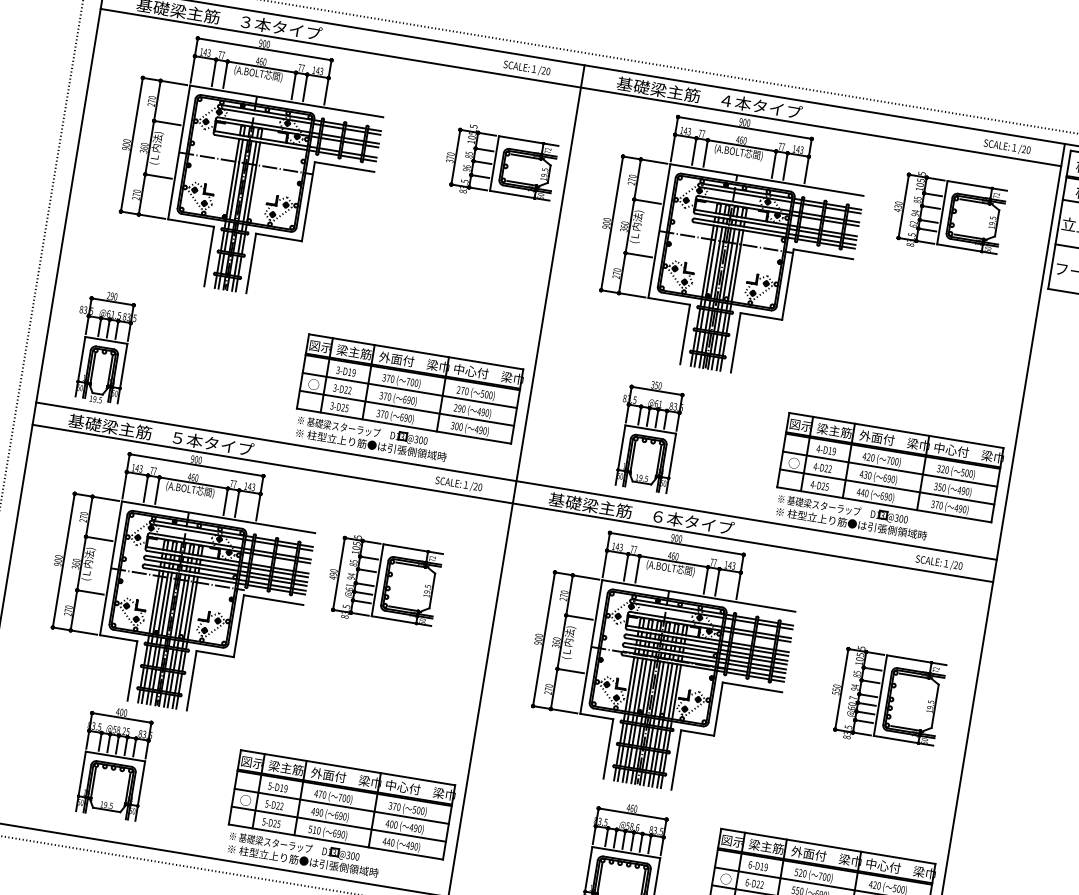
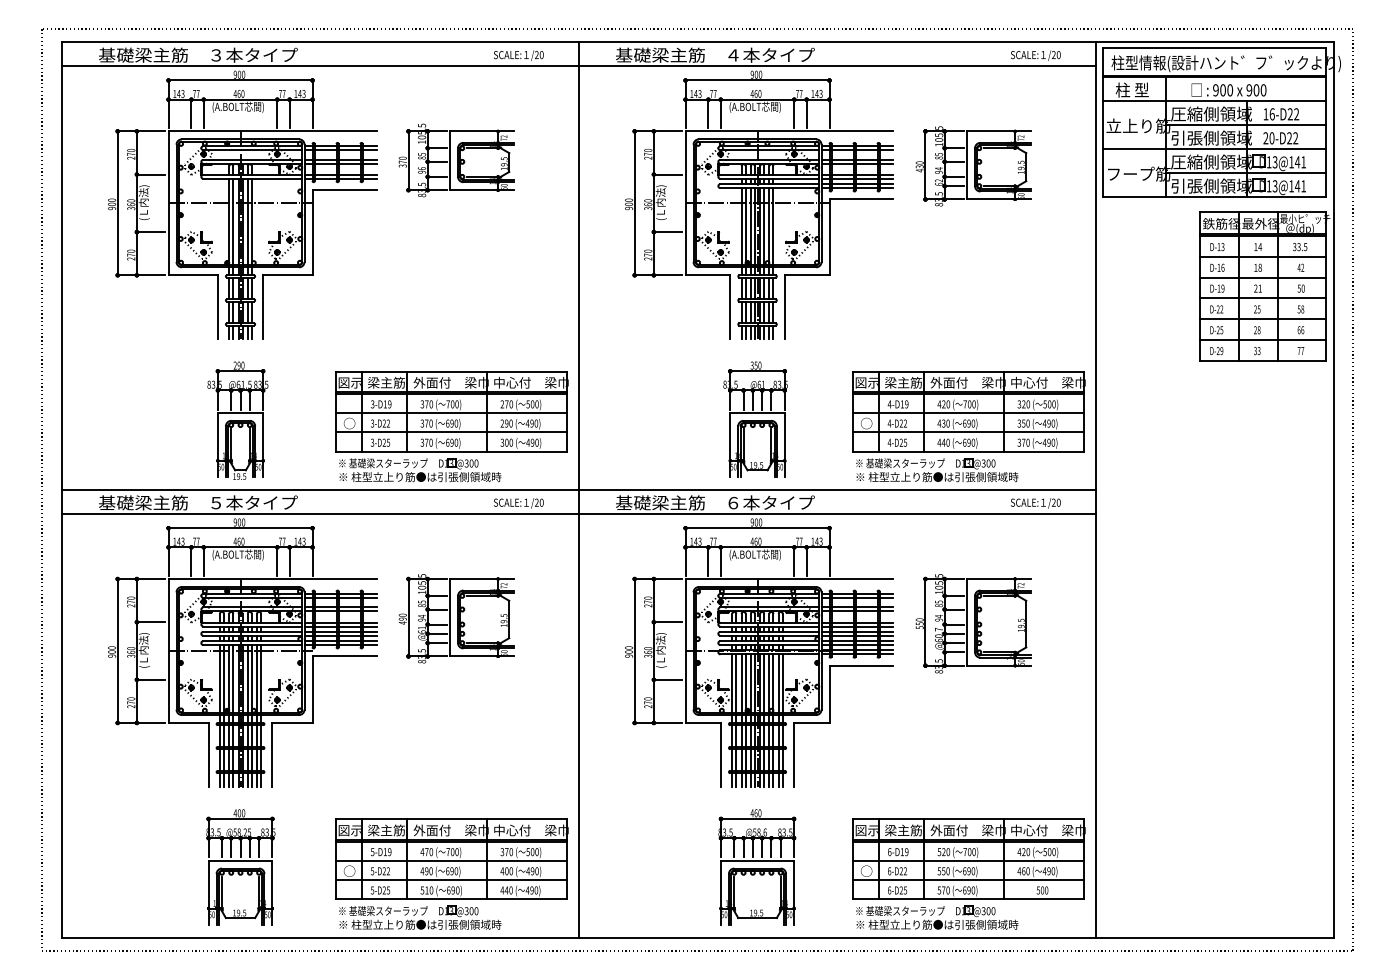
part: (500, 164) -> (456, 160), moved
part: (948, 214) -> (973, 166), moved
part: (102, 347) -> (237, 420), moved
part: (647, 435) -> (755, 419), moved
part: (886, 697) -> (973, 623), moved
part: (114, 762) -> (240, 867), moved

